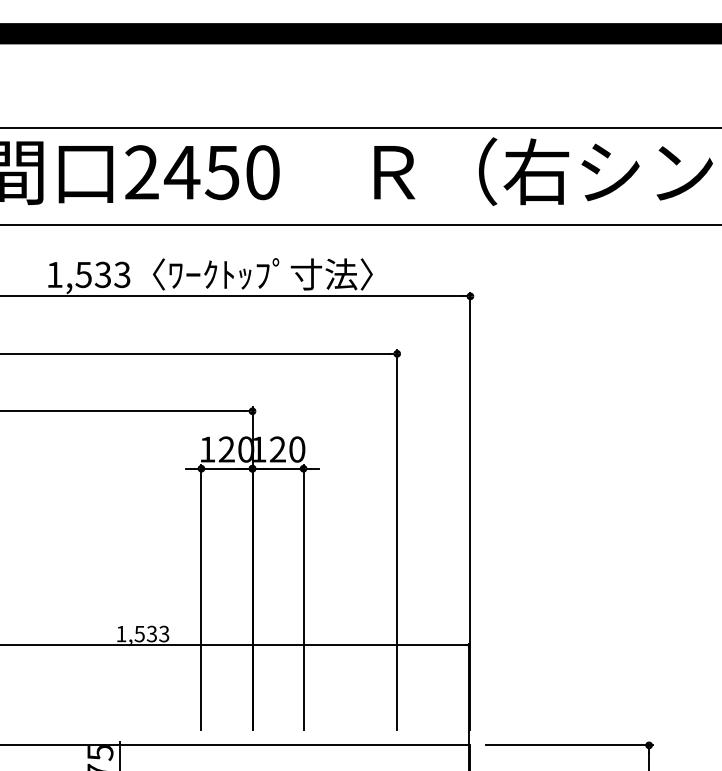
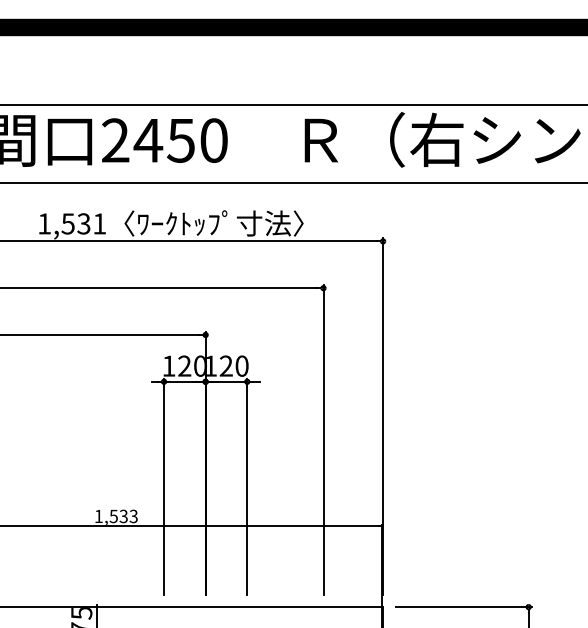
text: (122, 274) -> (99, 223), 1,533 -> 1,531

